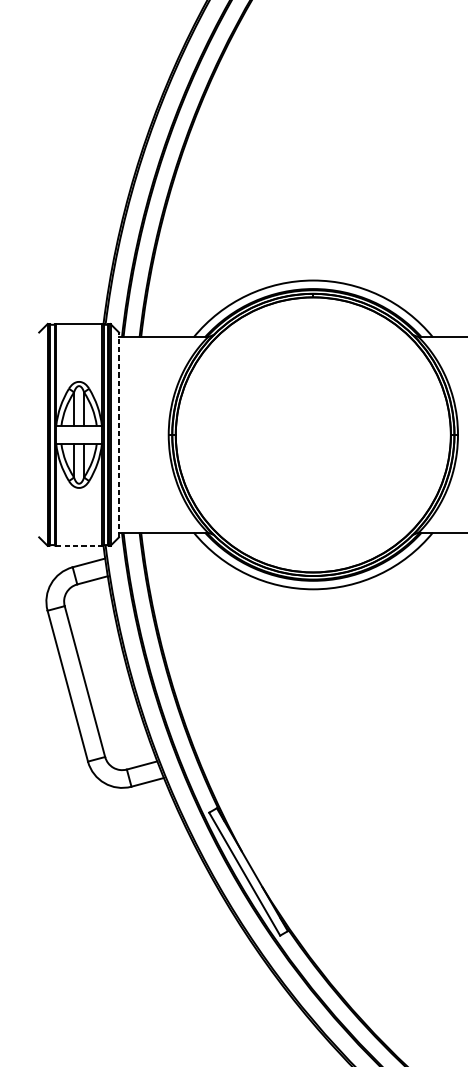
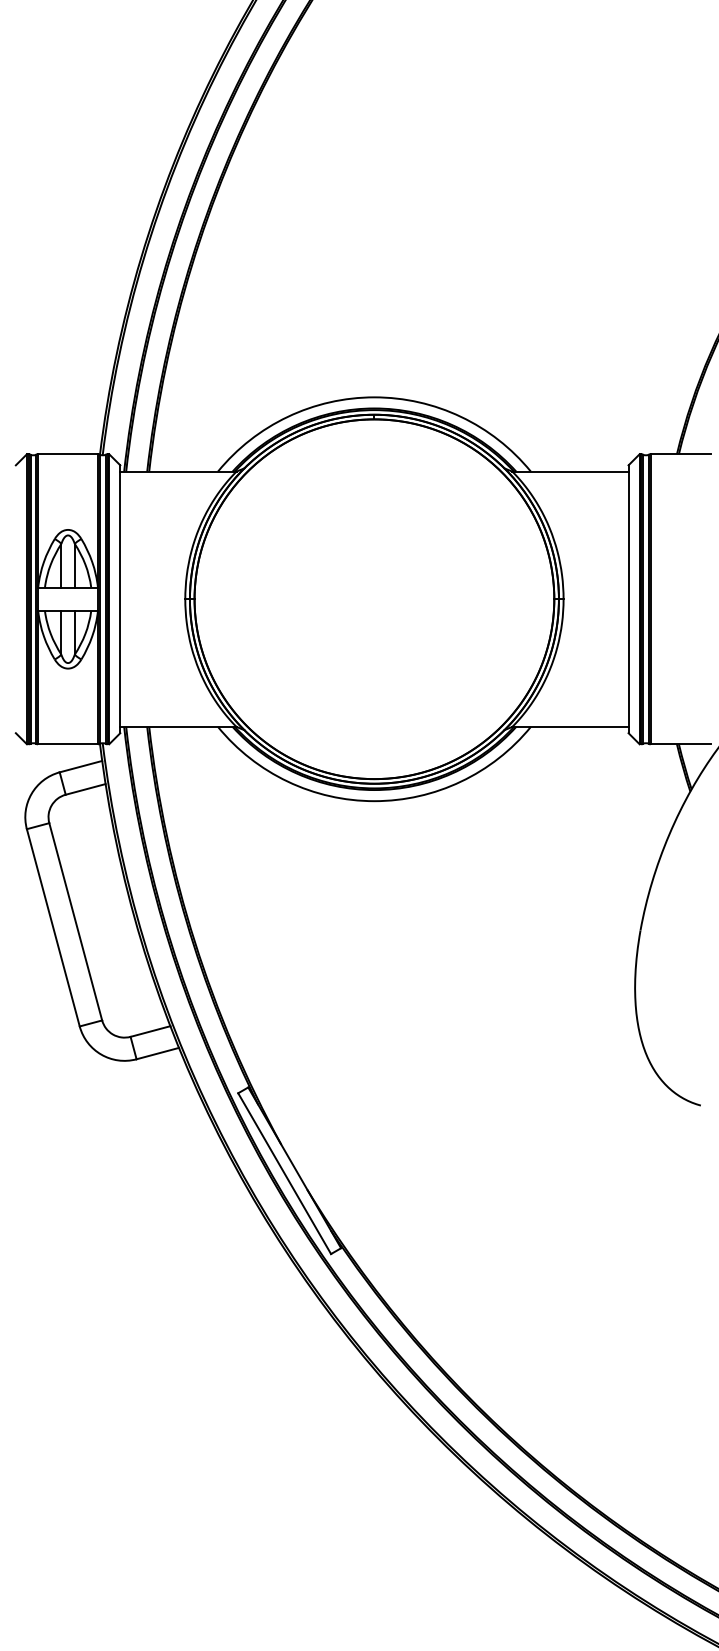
line: (119, 435) -> (120, 599), dashed -> solid
line: (79, 545) -> (68, 744), dashed -> solid

